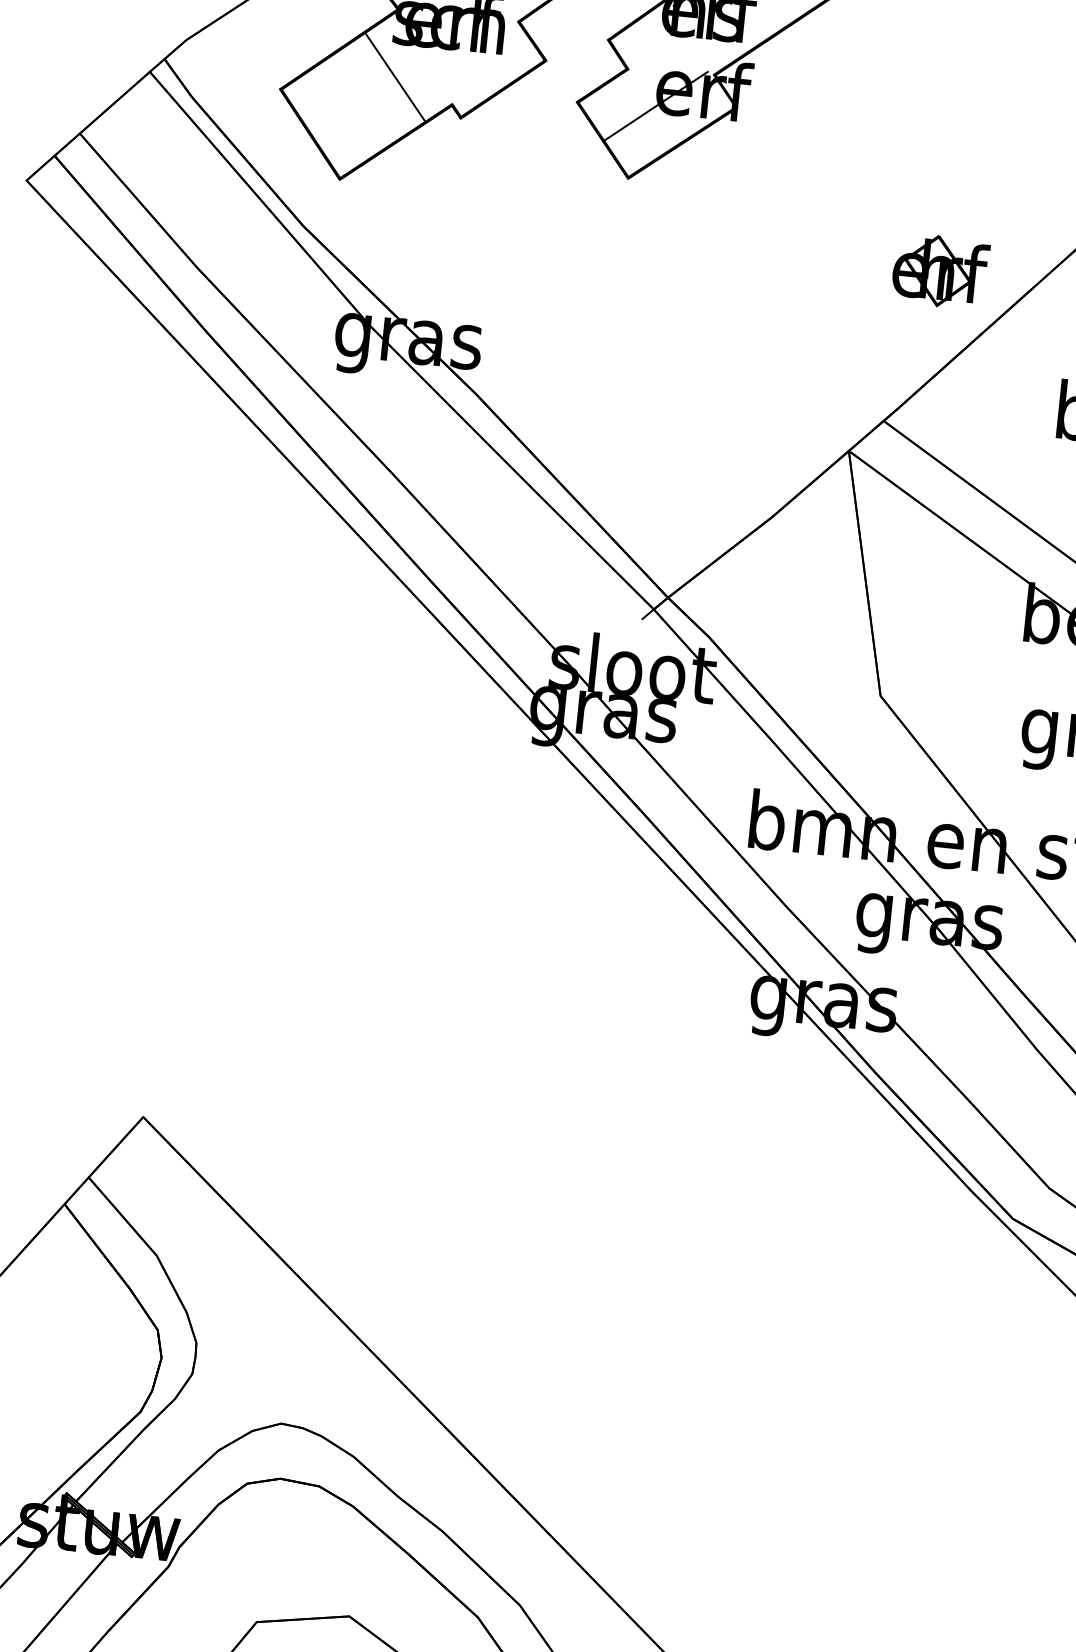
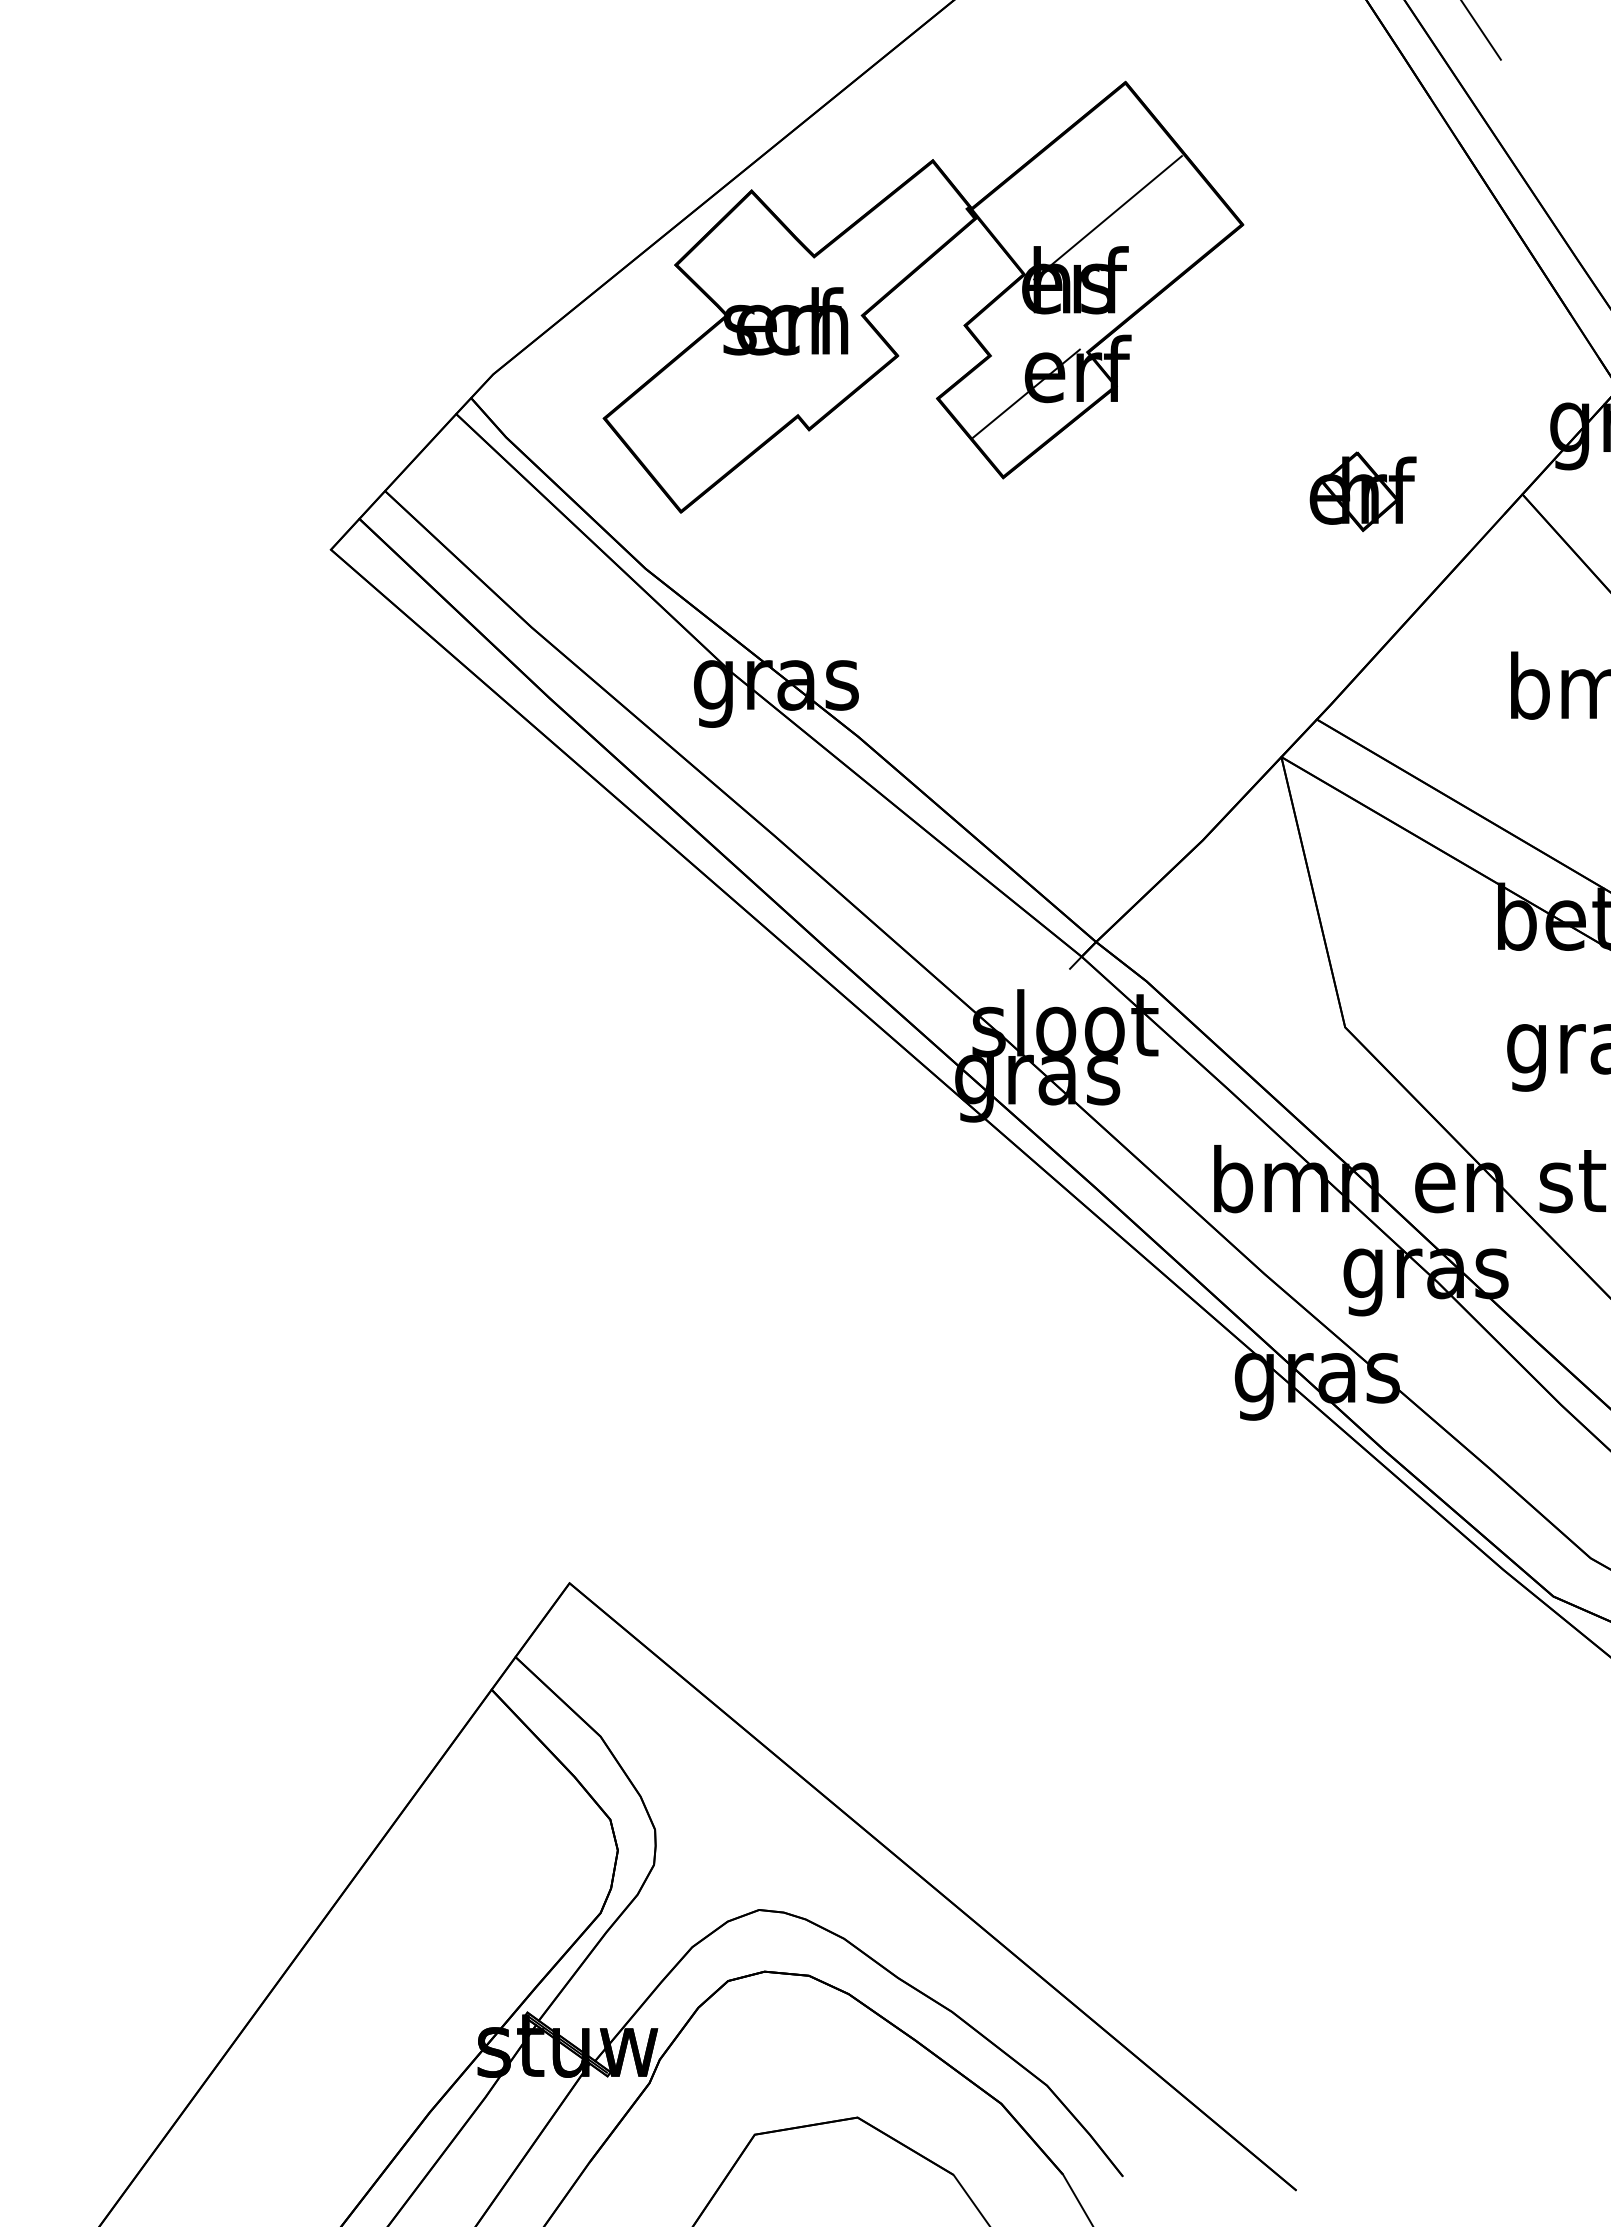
line: (395, 77) -> (731, 391), removed
part: (940, 271) -> (1362, 491), moved

